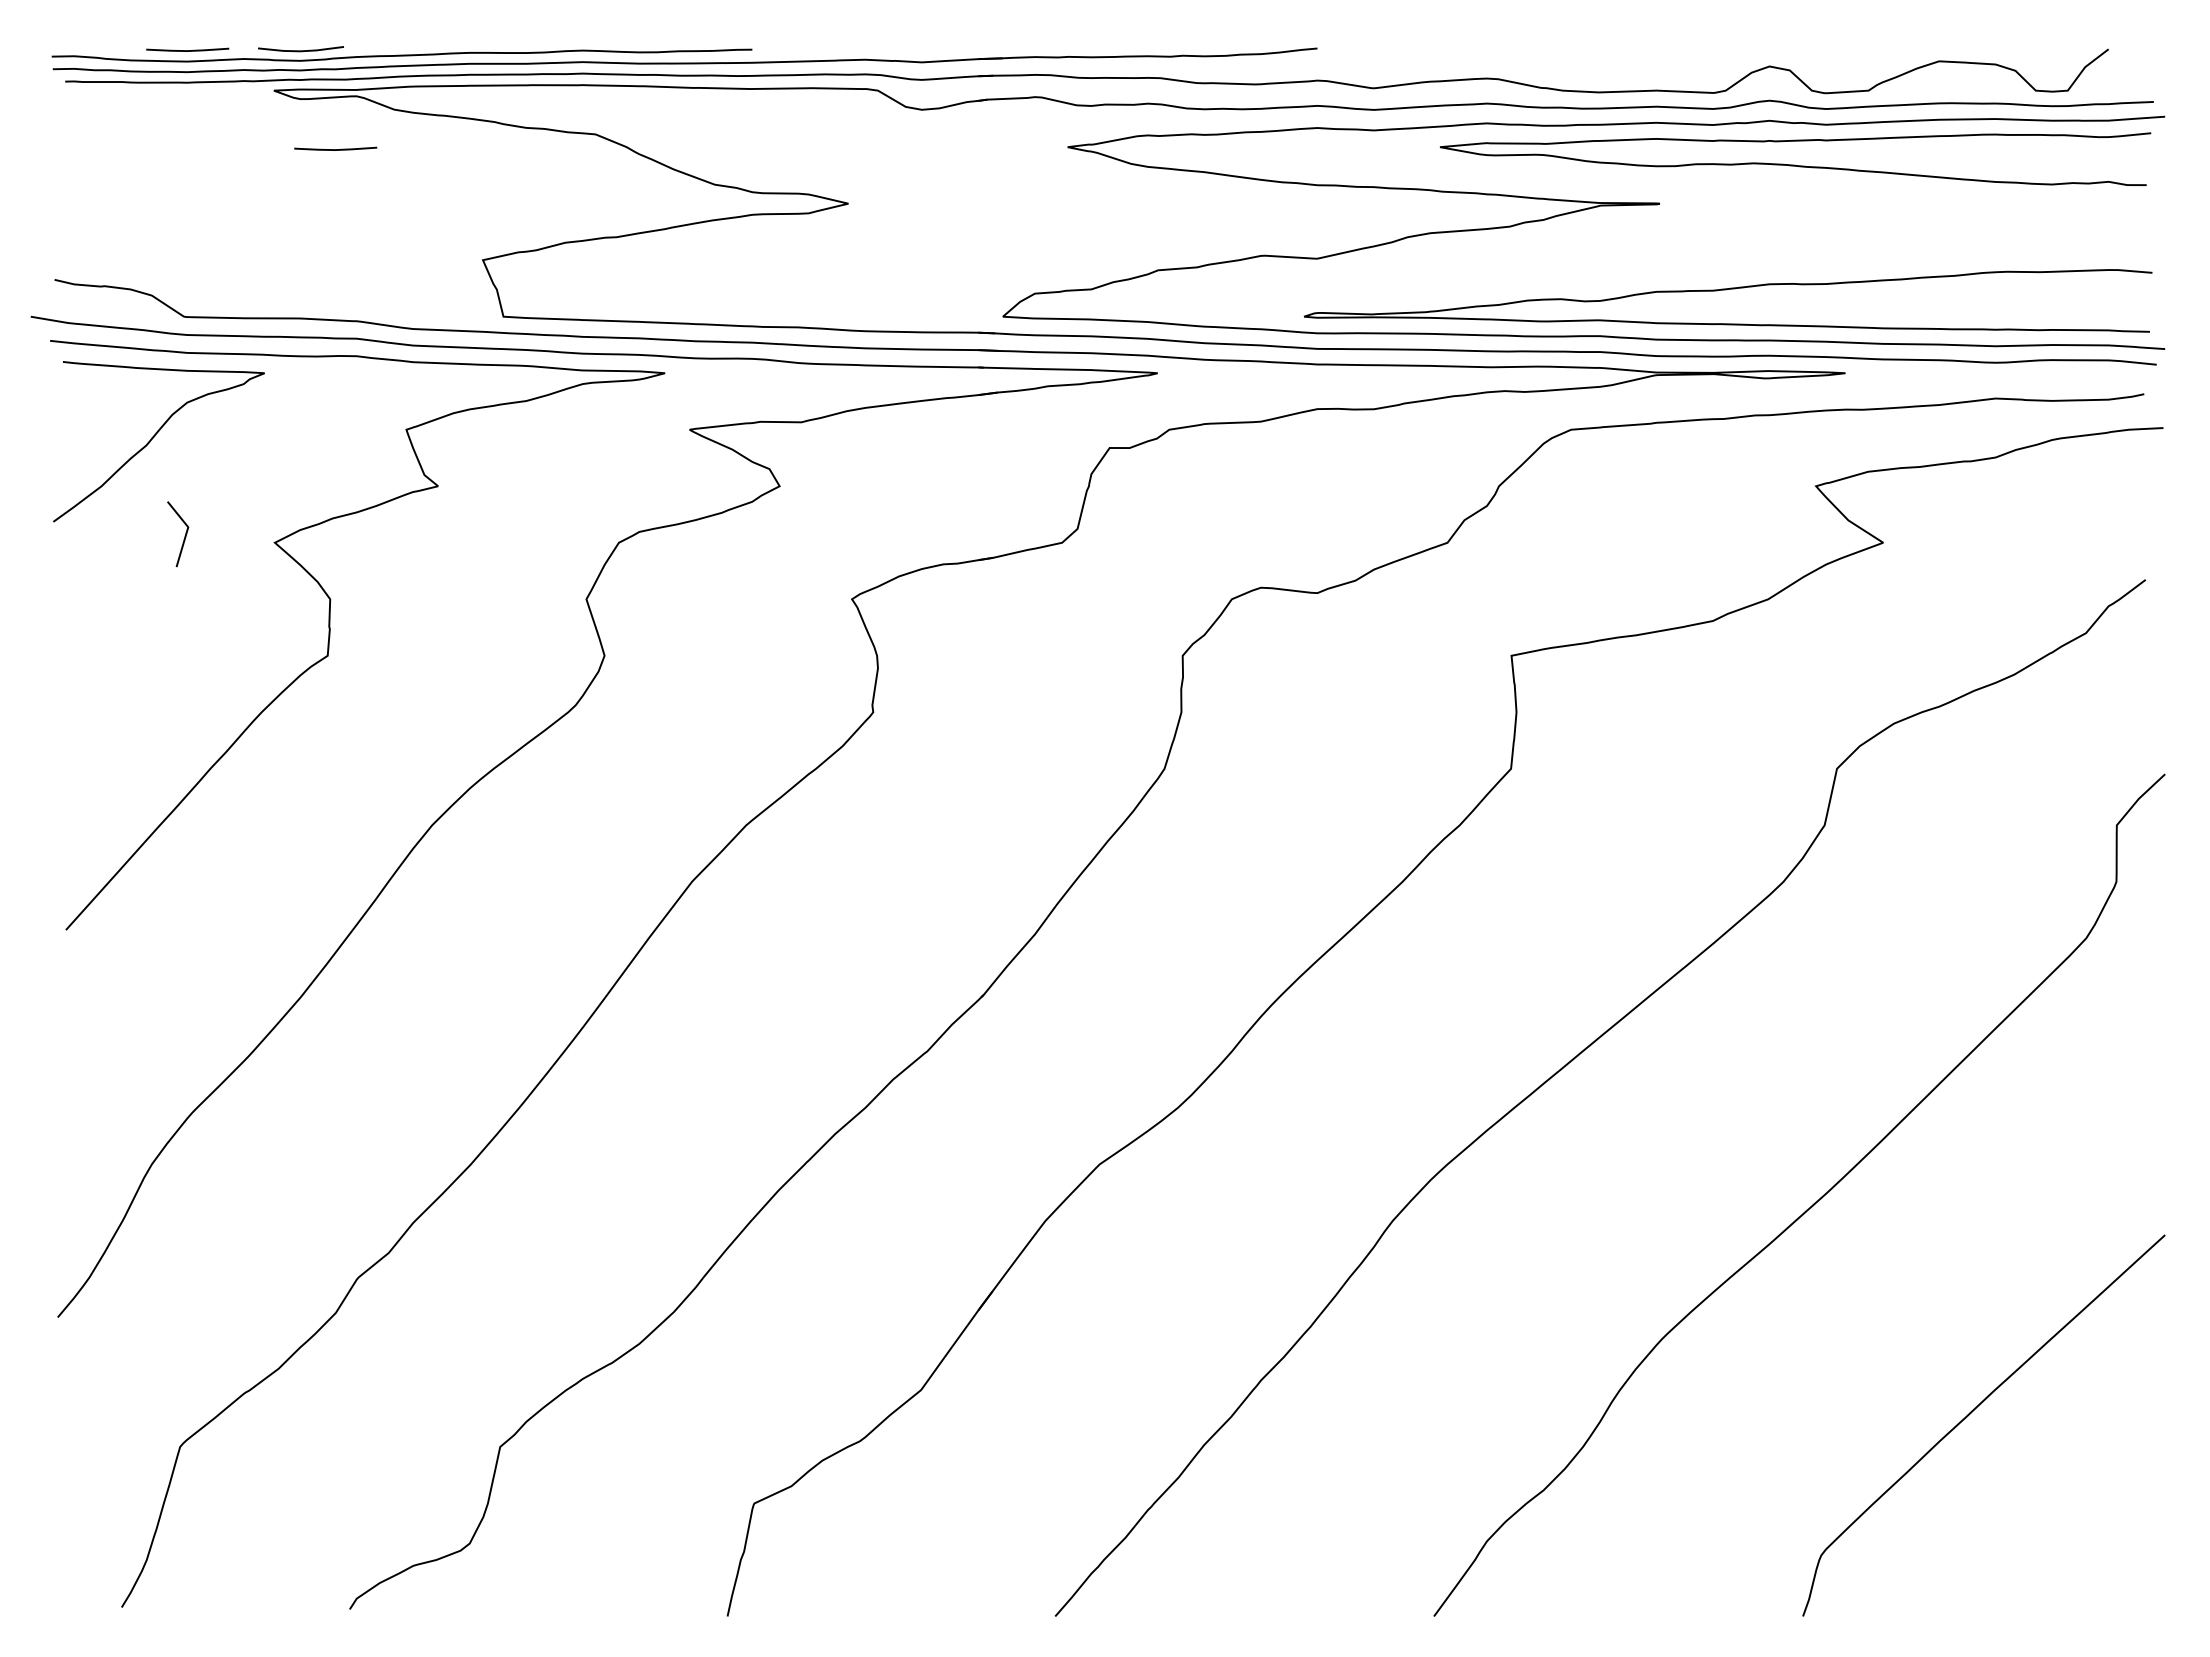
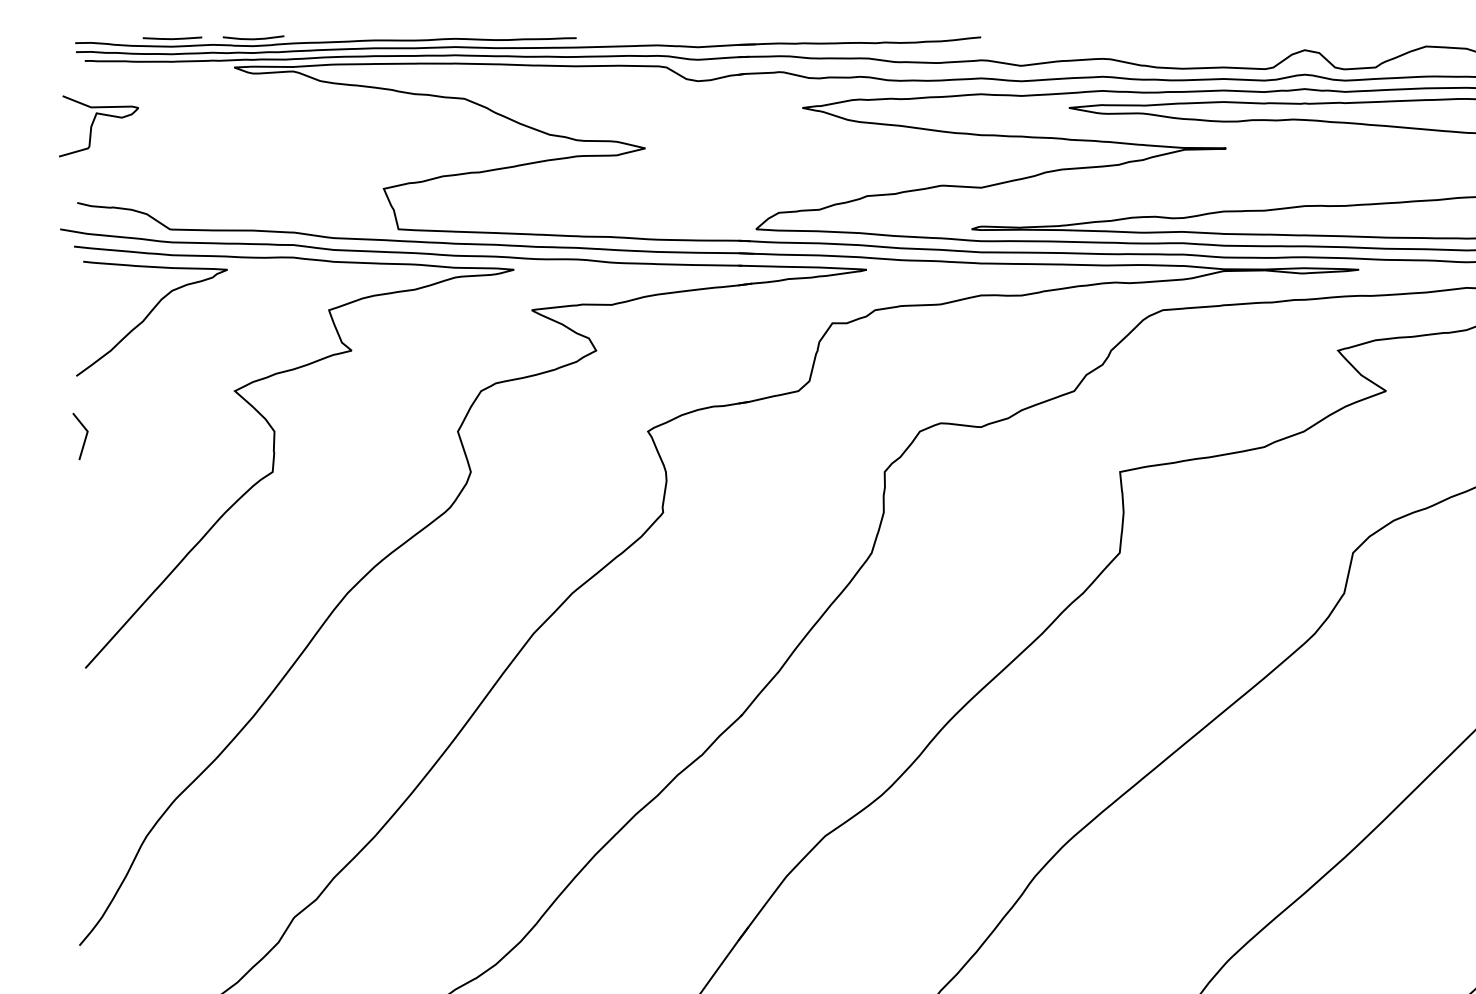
line: (335, 149) -> (278, 109), removed
curve: (77, 168) -> (93, 123), added
line: (184, 535) -> (85, 437), moved

